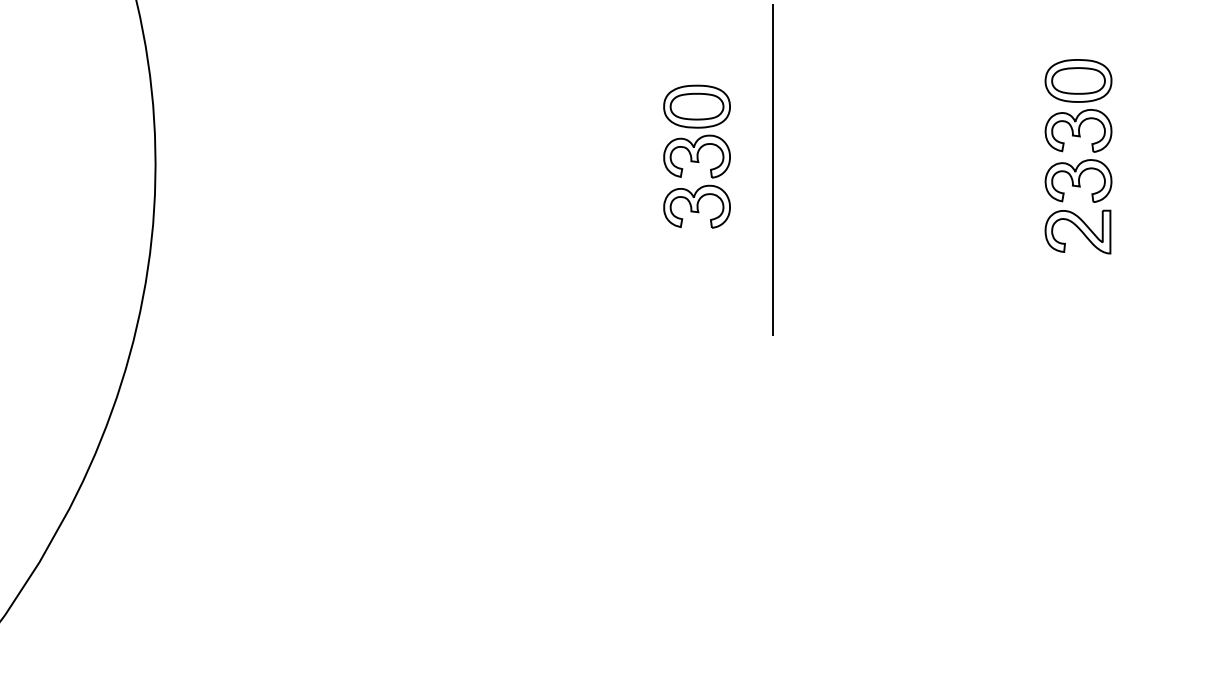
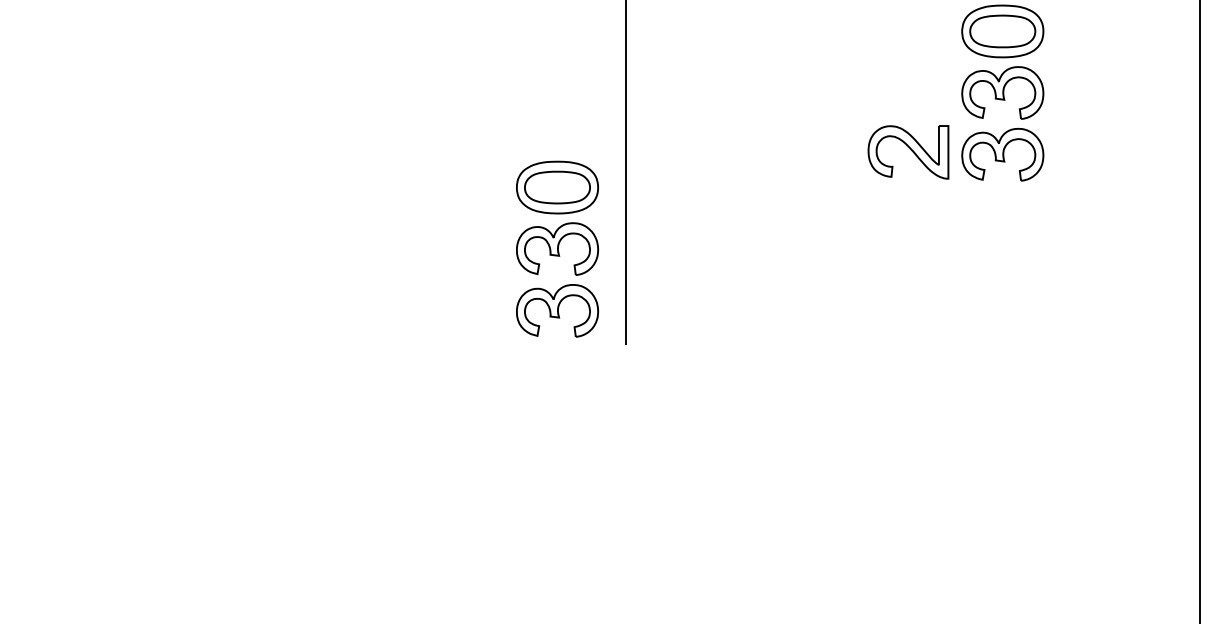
part: (696, 156) -> (556, 248), moved
part: (1077, 231) -> (907, 151), moved

